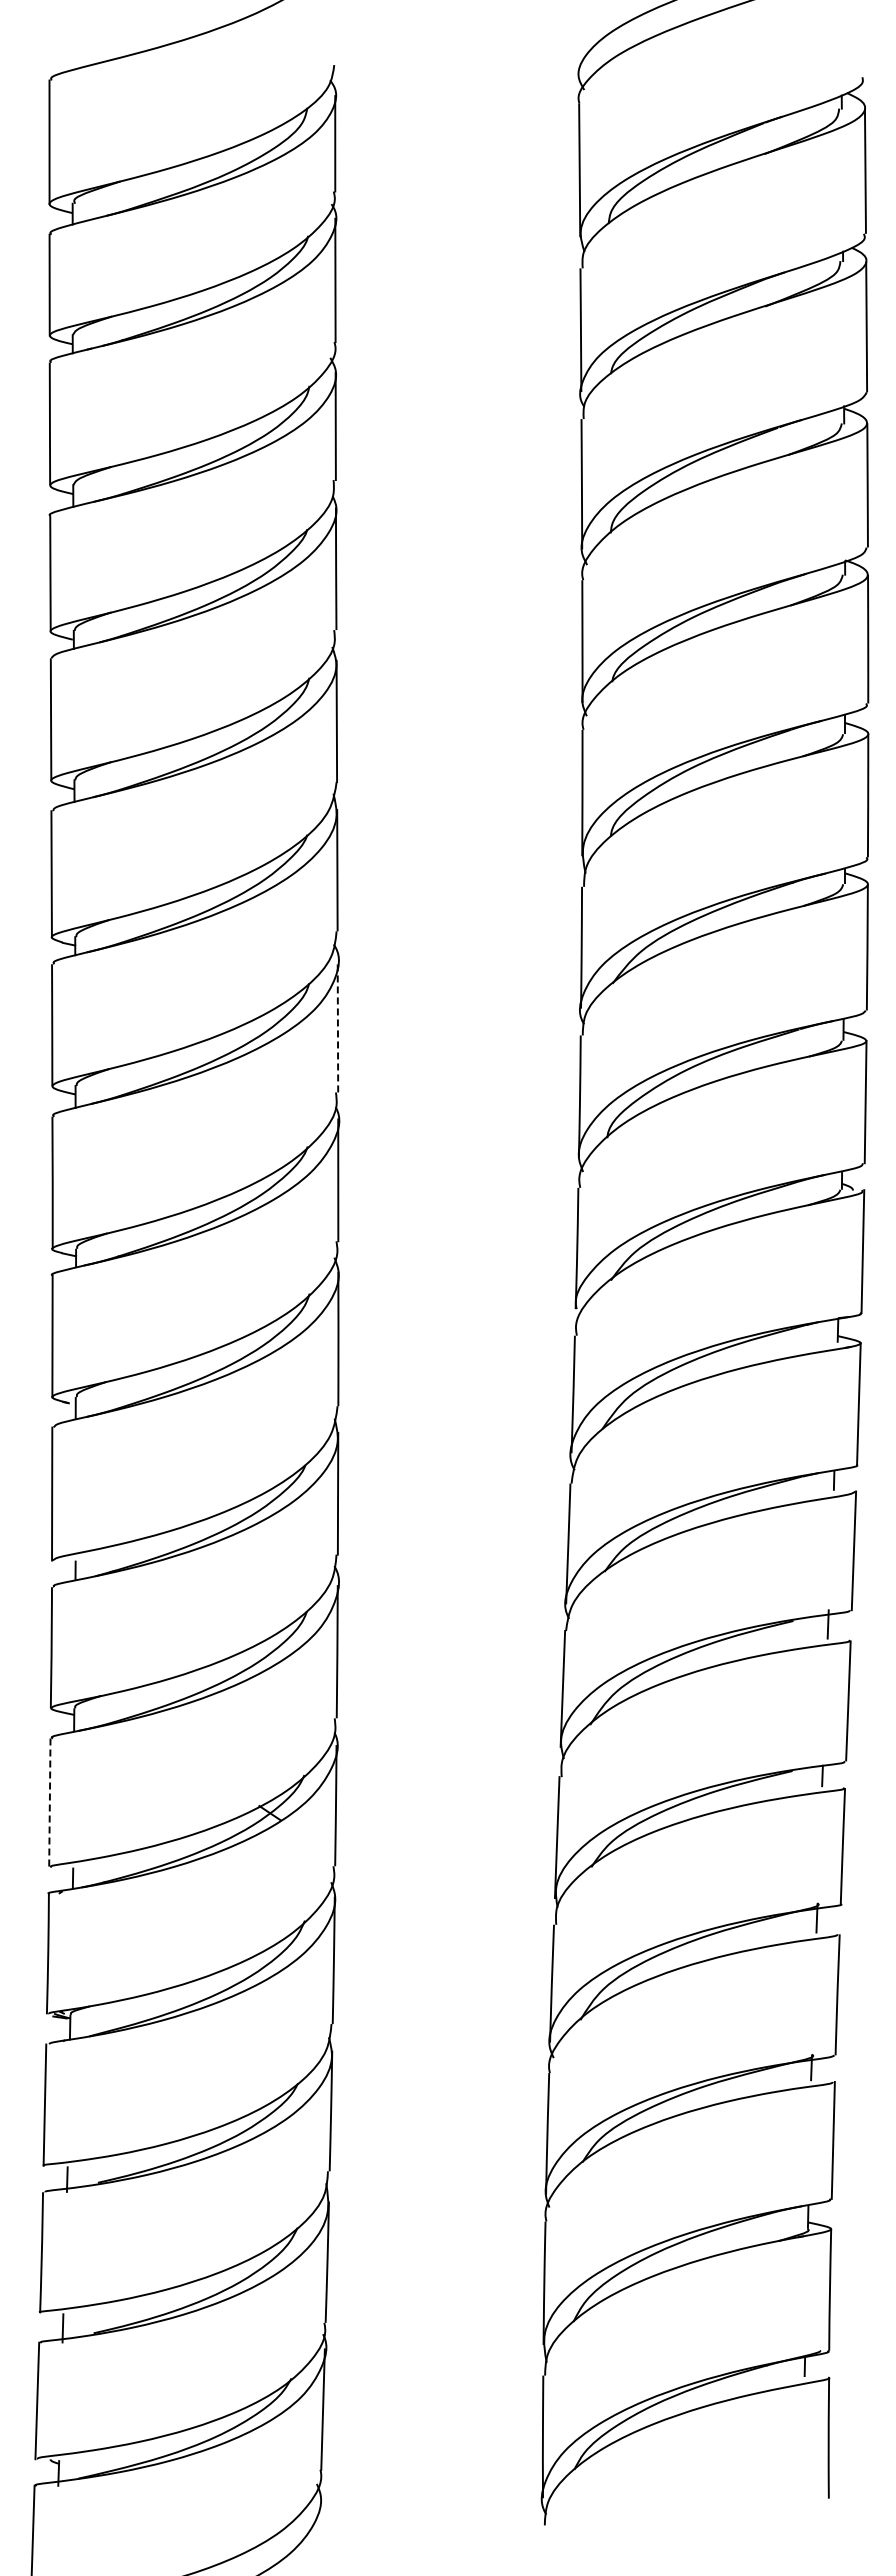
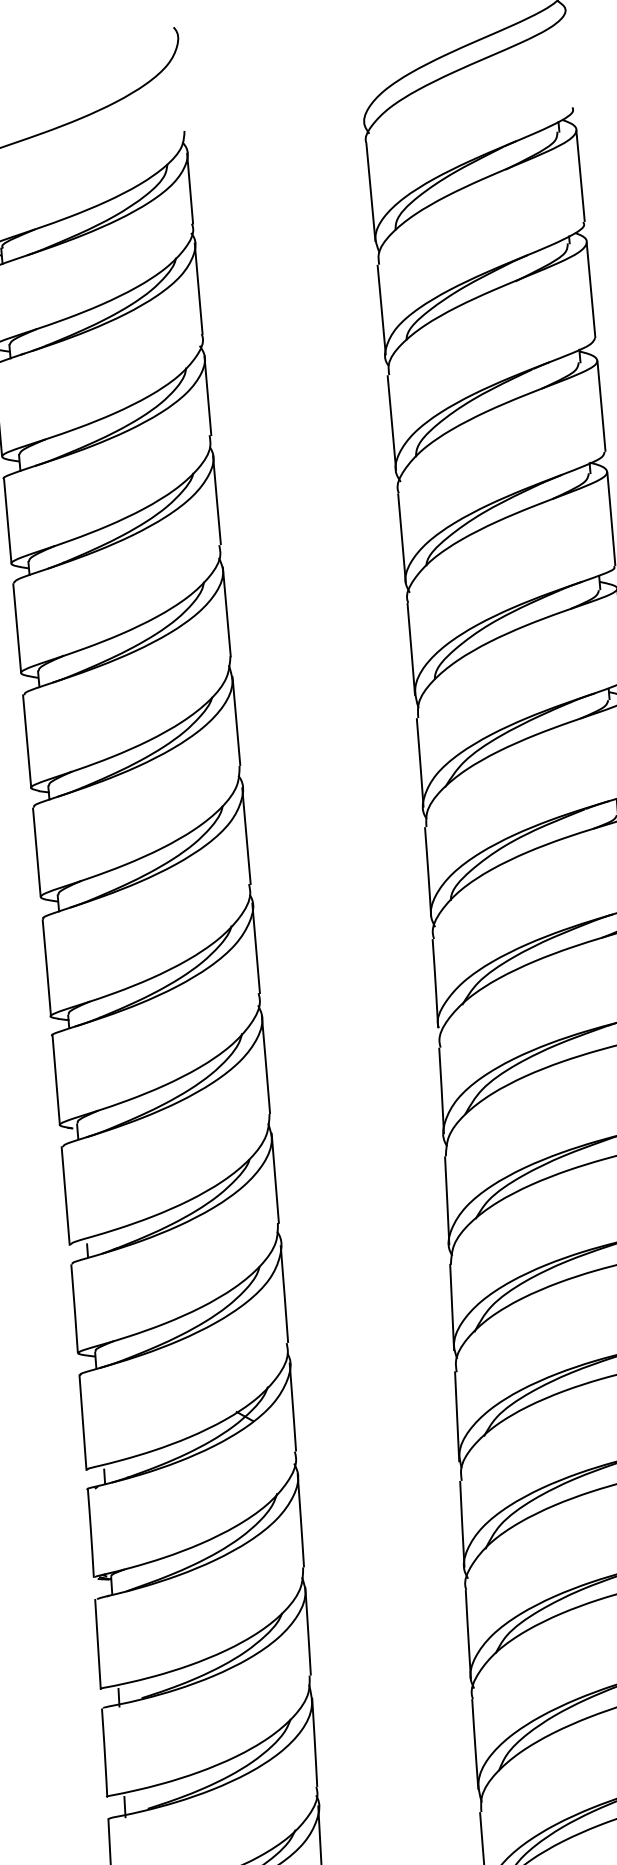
line: (337, 1026) -> (246, 835), dashed -> solid
line: (49, 1803) -> (82, 1423), dashed -> solid

